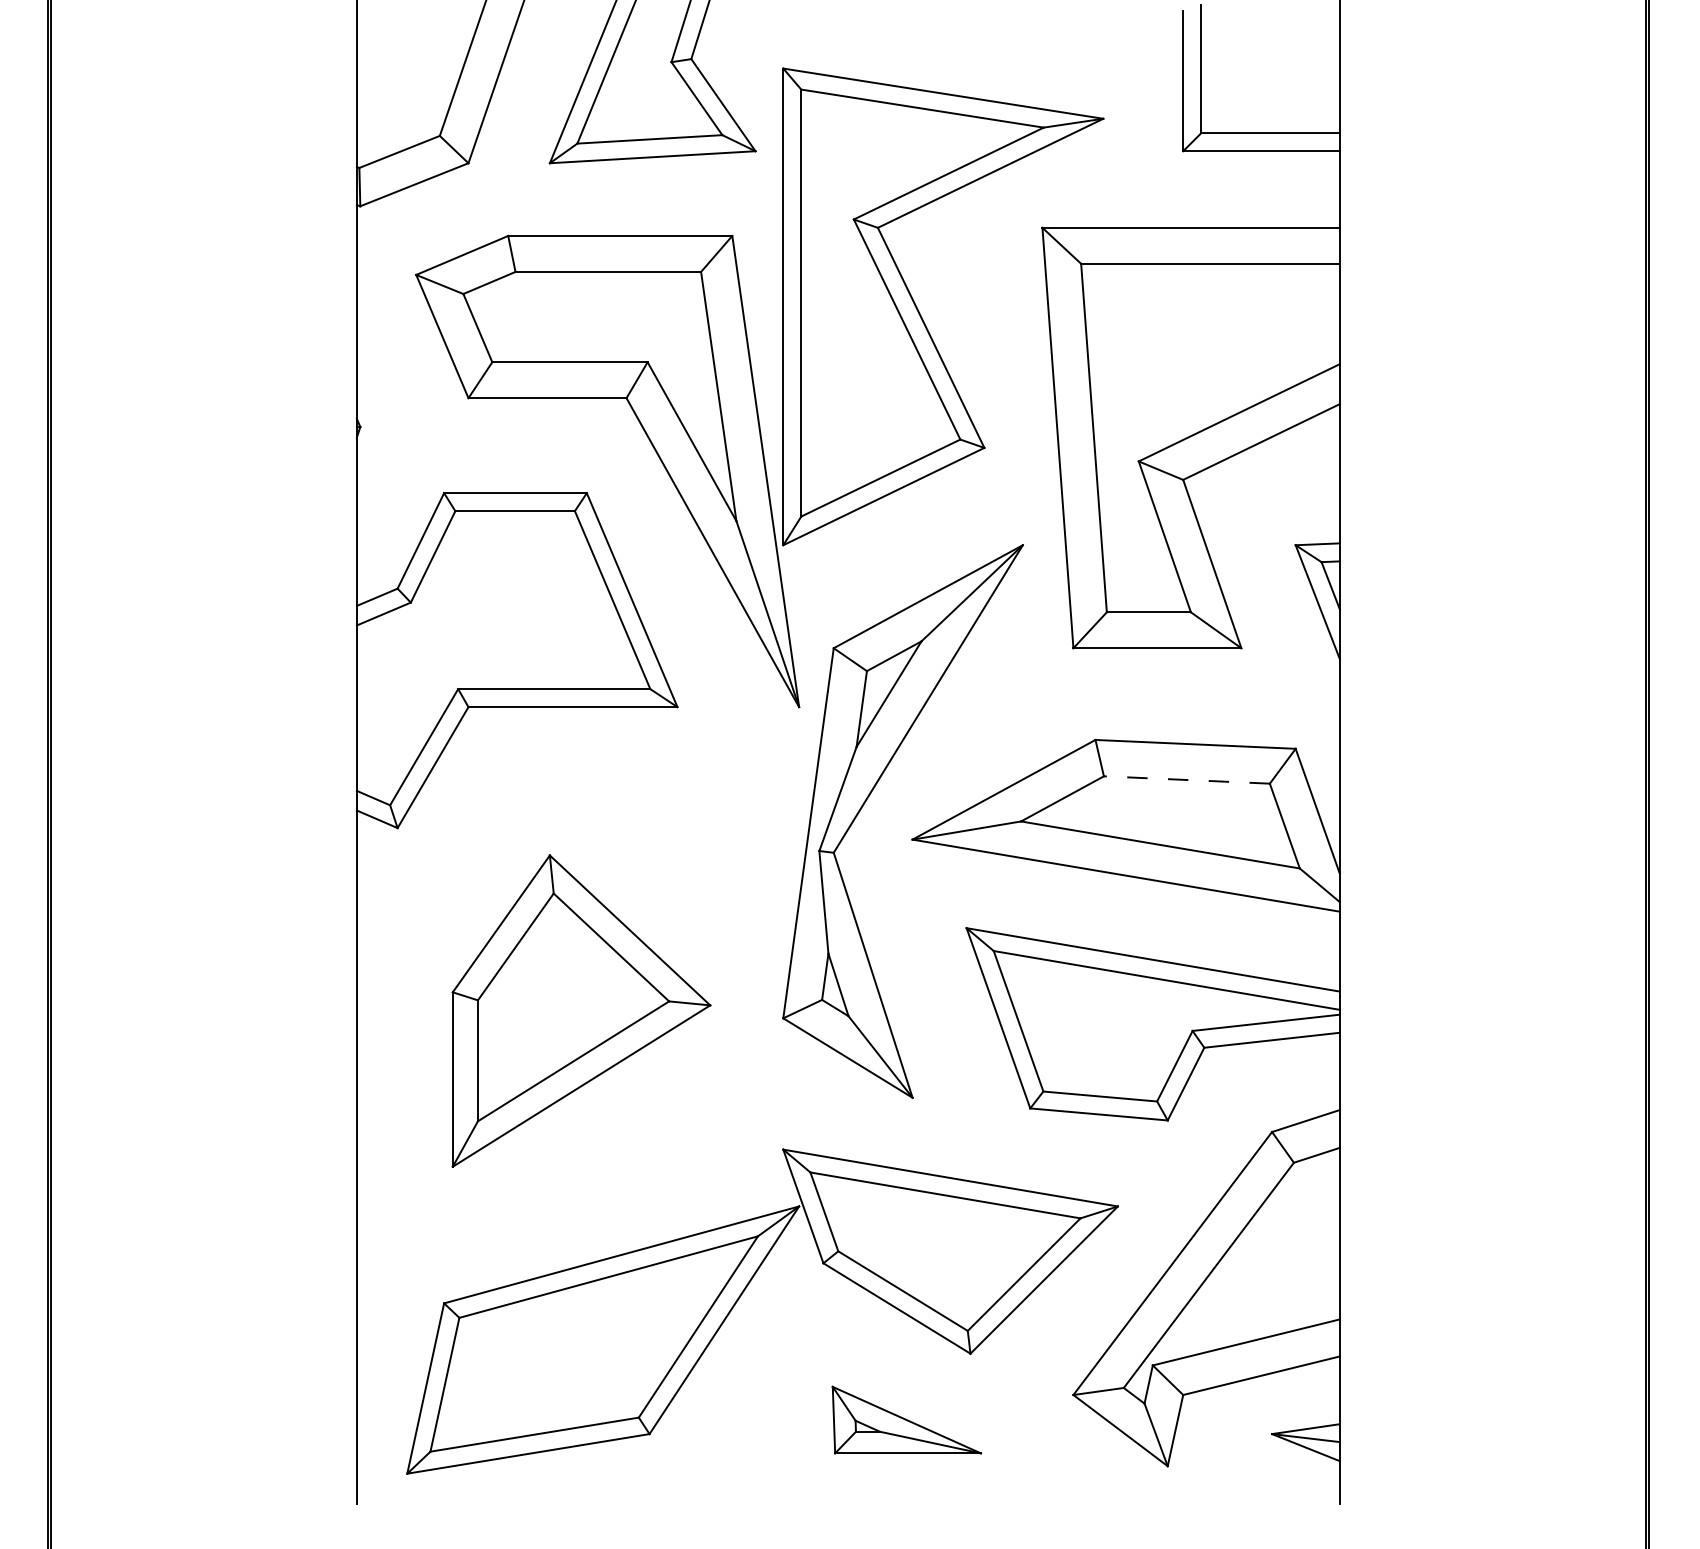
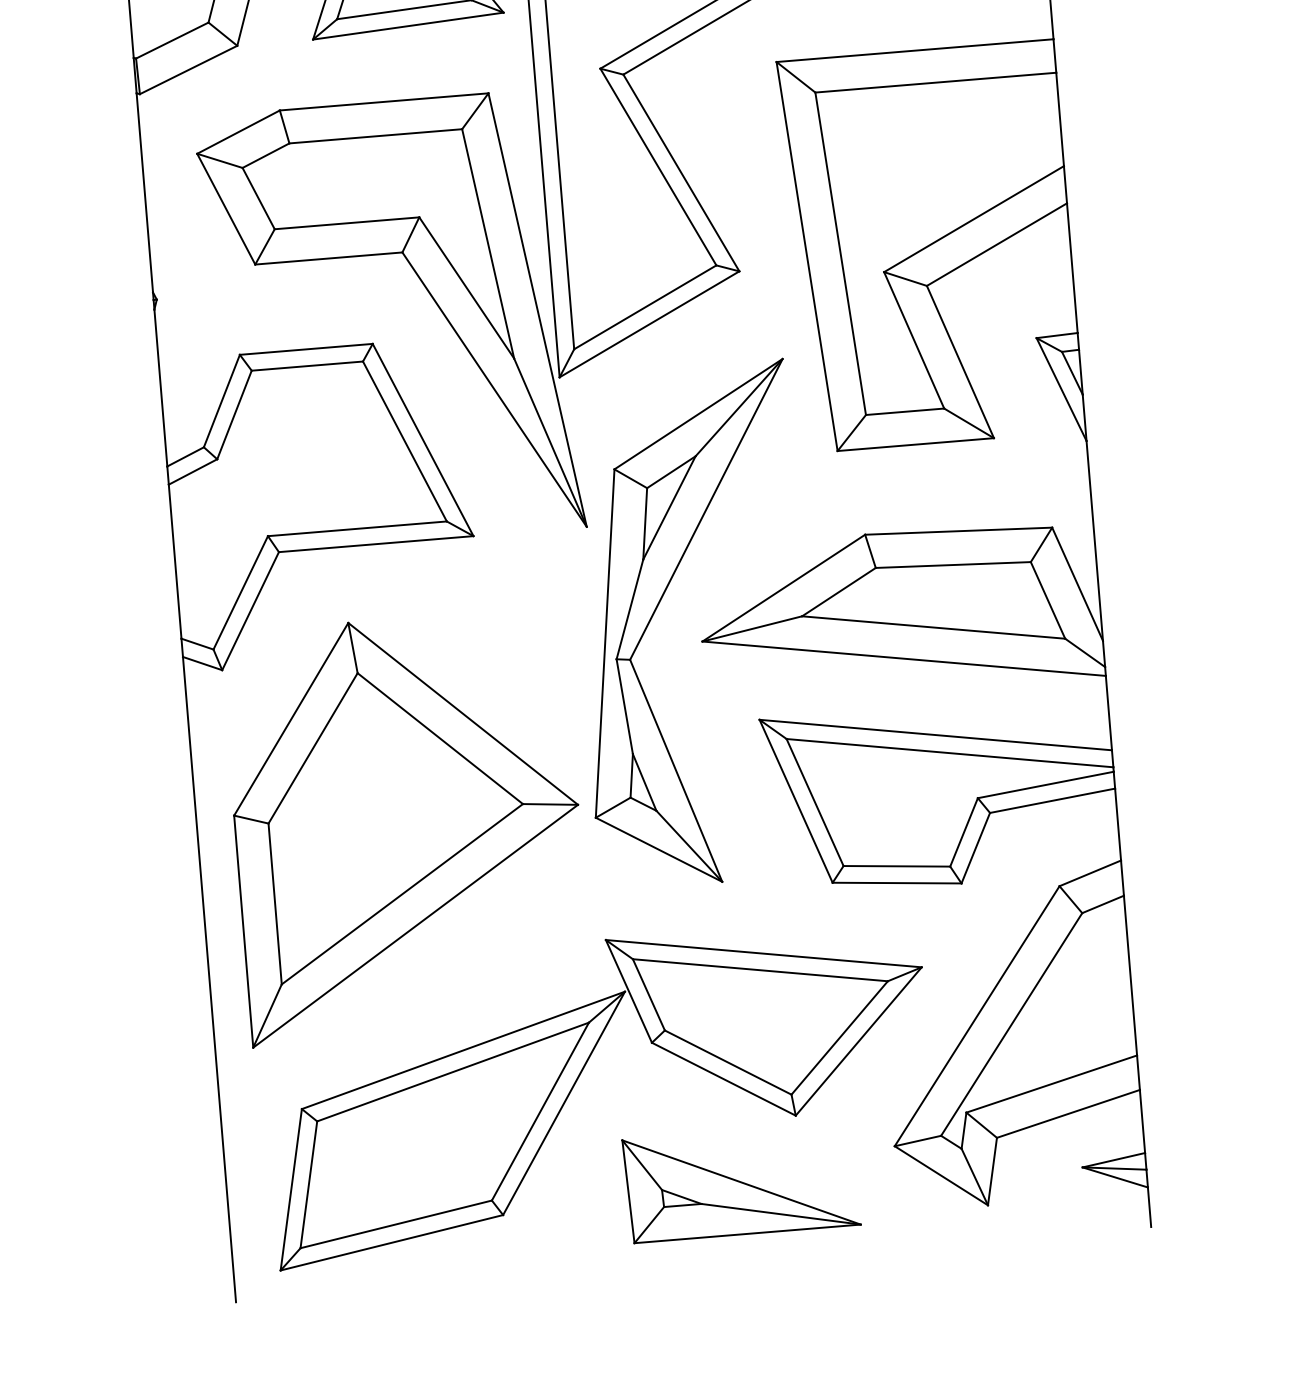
line: (1186, 779) -> (952, 564), dashed -> solid
part: (581, 1010) -> (407, 825), size x1.43
part: (906, 1419) -> (741, 1181), size x1.67

